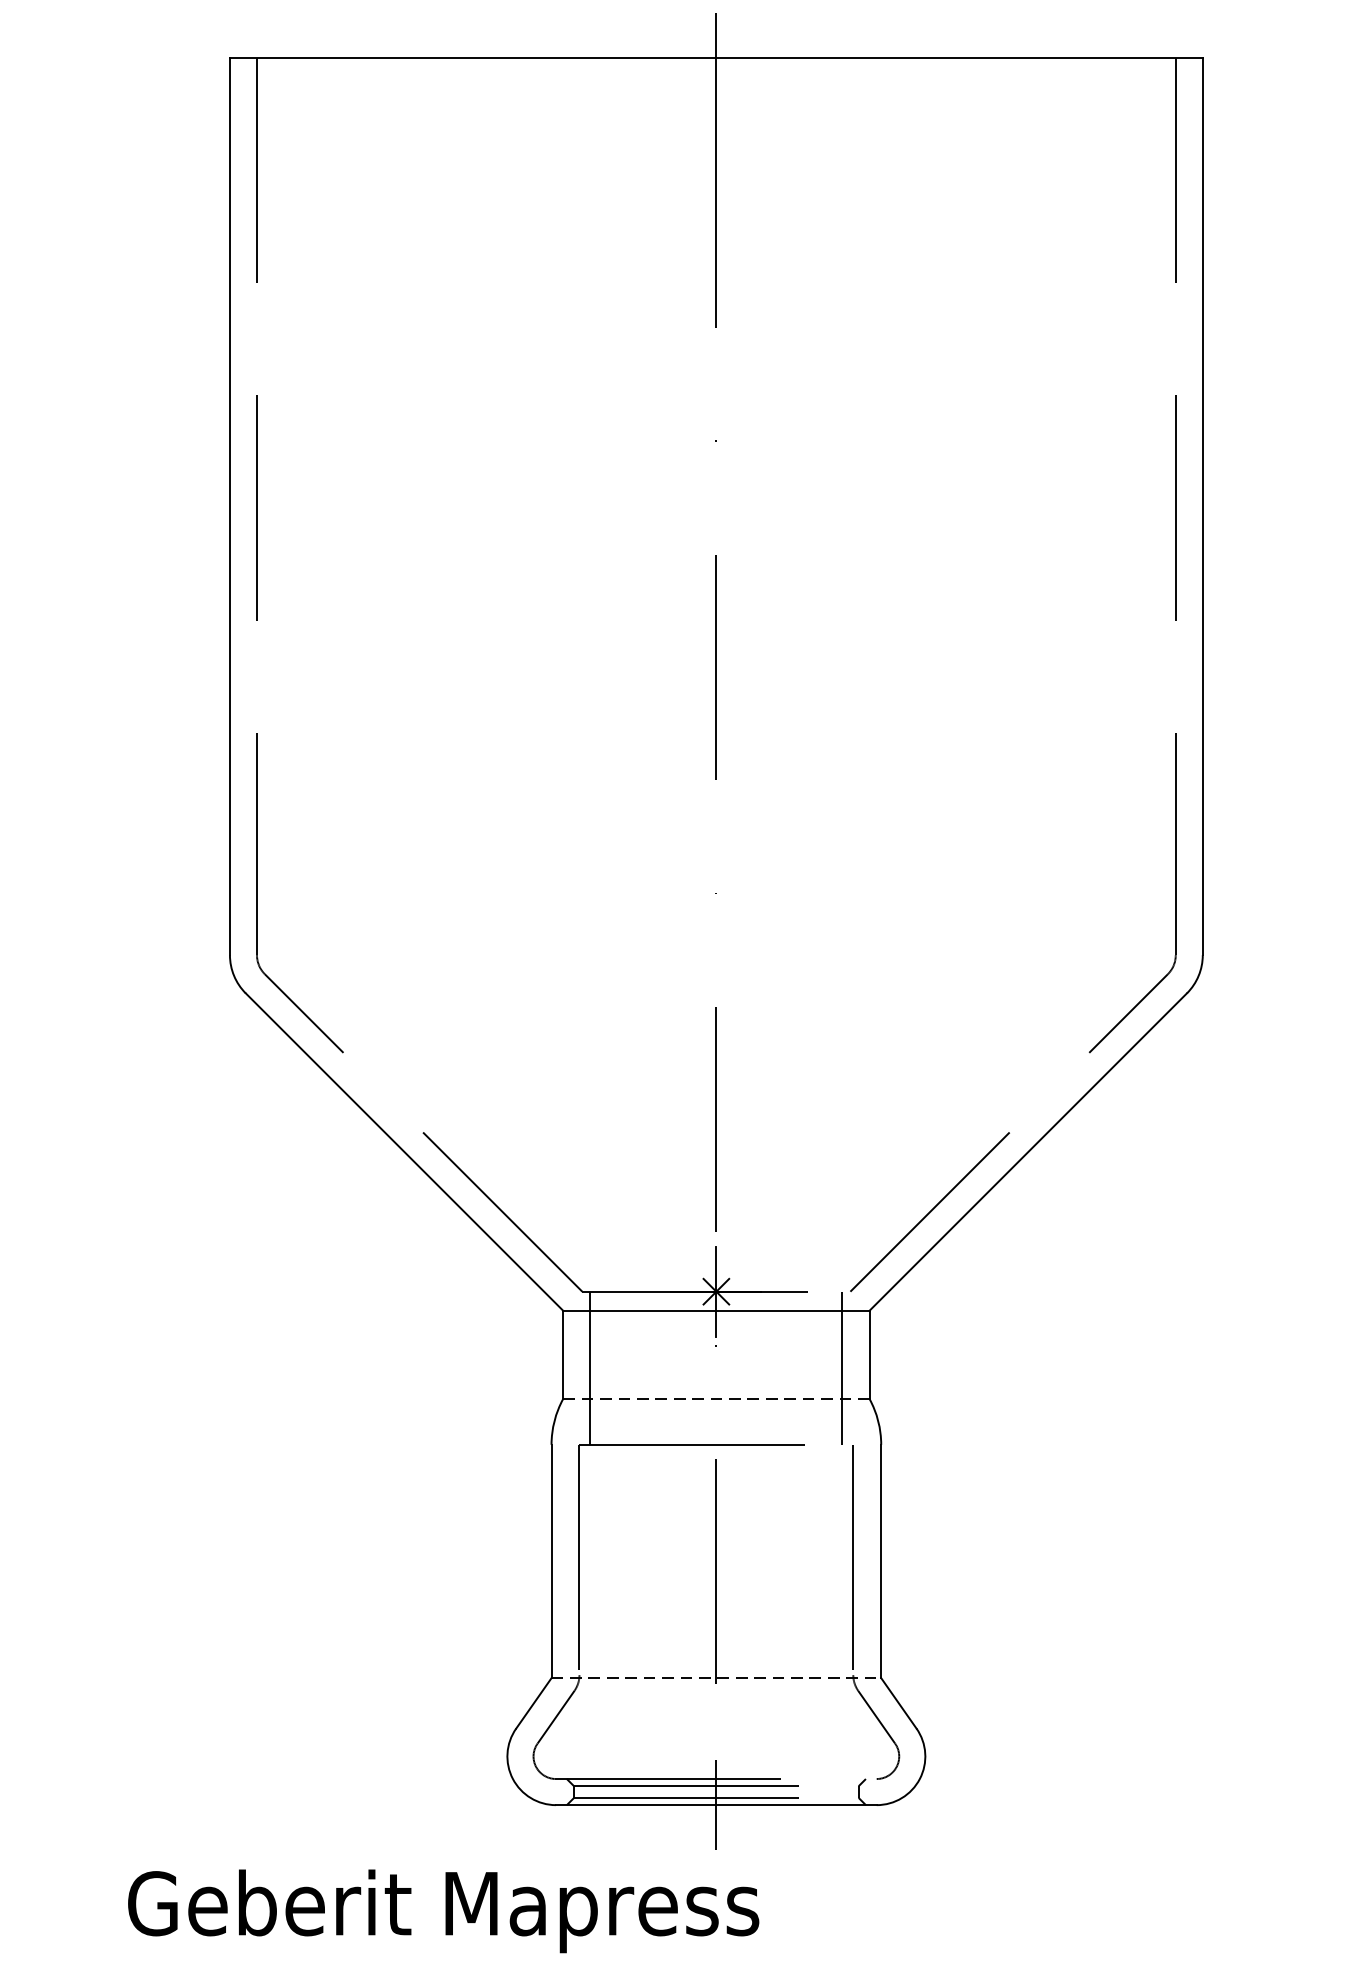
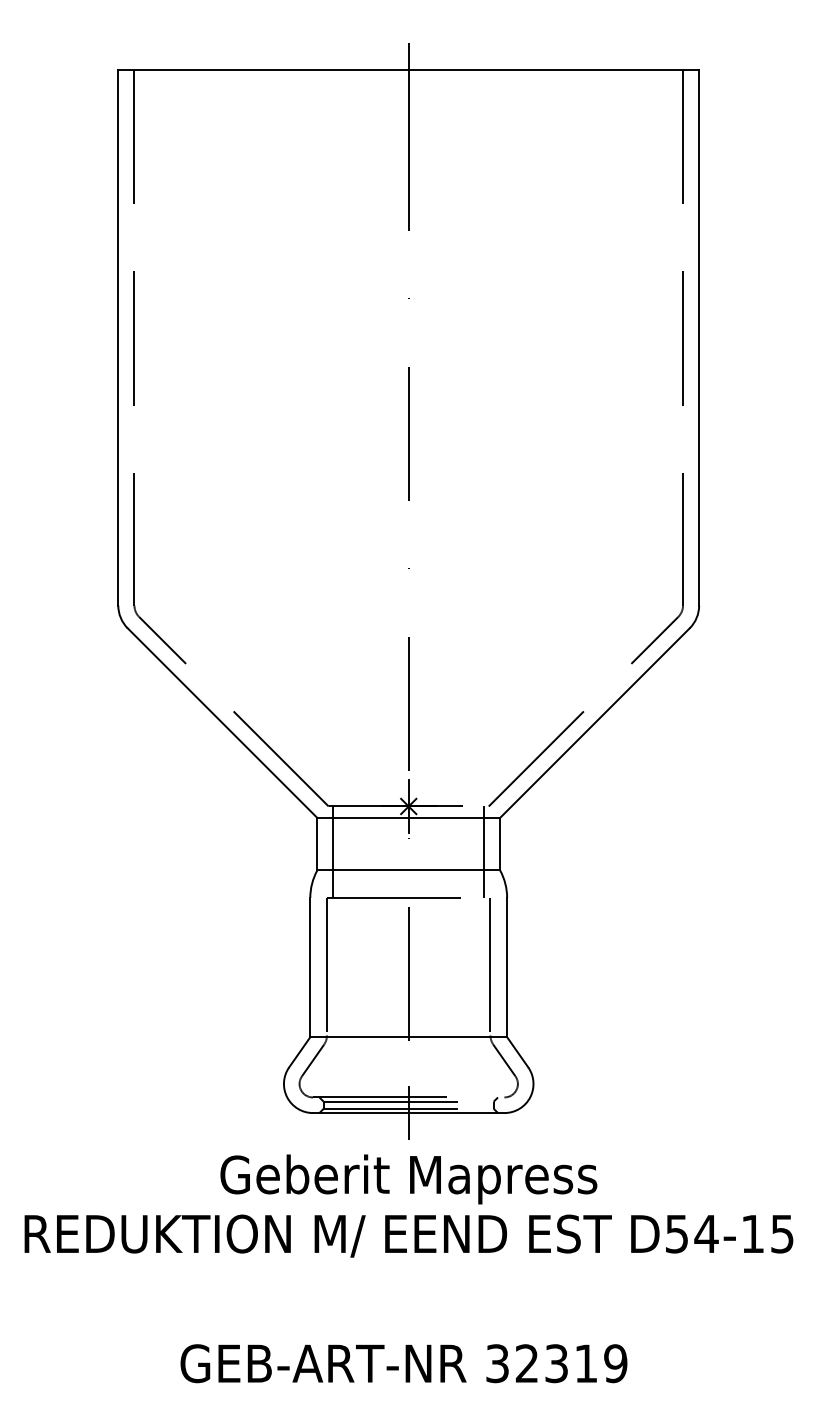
line: (717, 1398) -> (409, 870), dashed -> solid
line: (717, 1678) -> (409, 1037), dashed -> solid
text: (443, 1911) -> (408, 1179), moved

